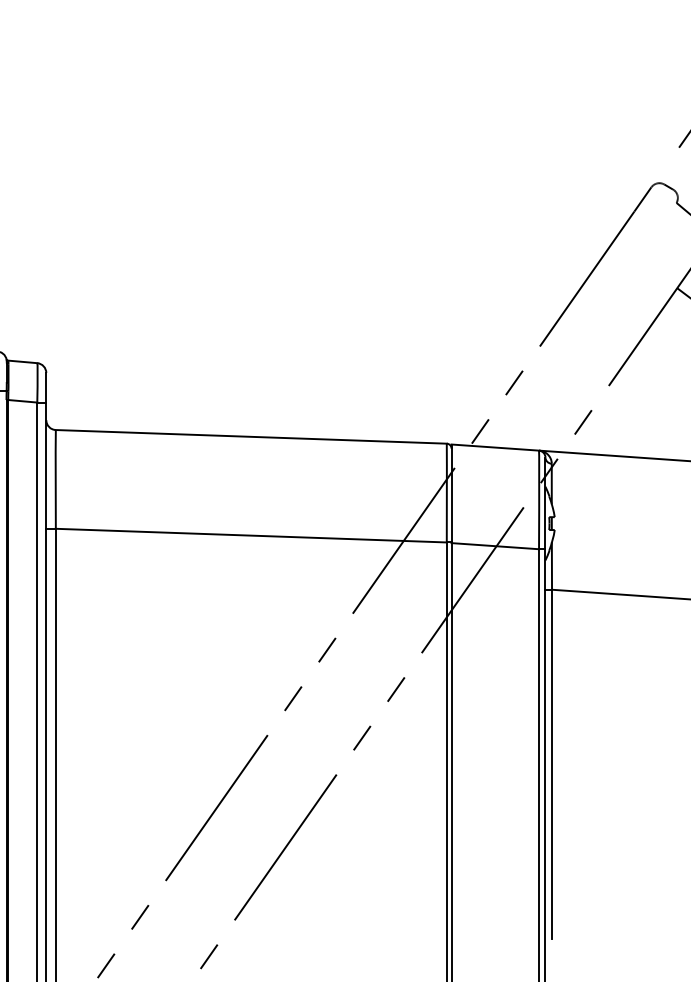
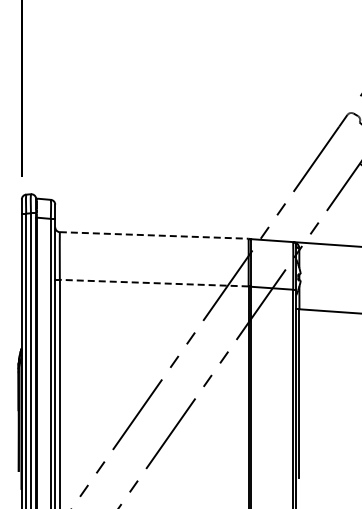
line: (251, 436) -> (154, 235), solid -> dashed
line: (249, 536) -> (153, 283), solid -> dashed

